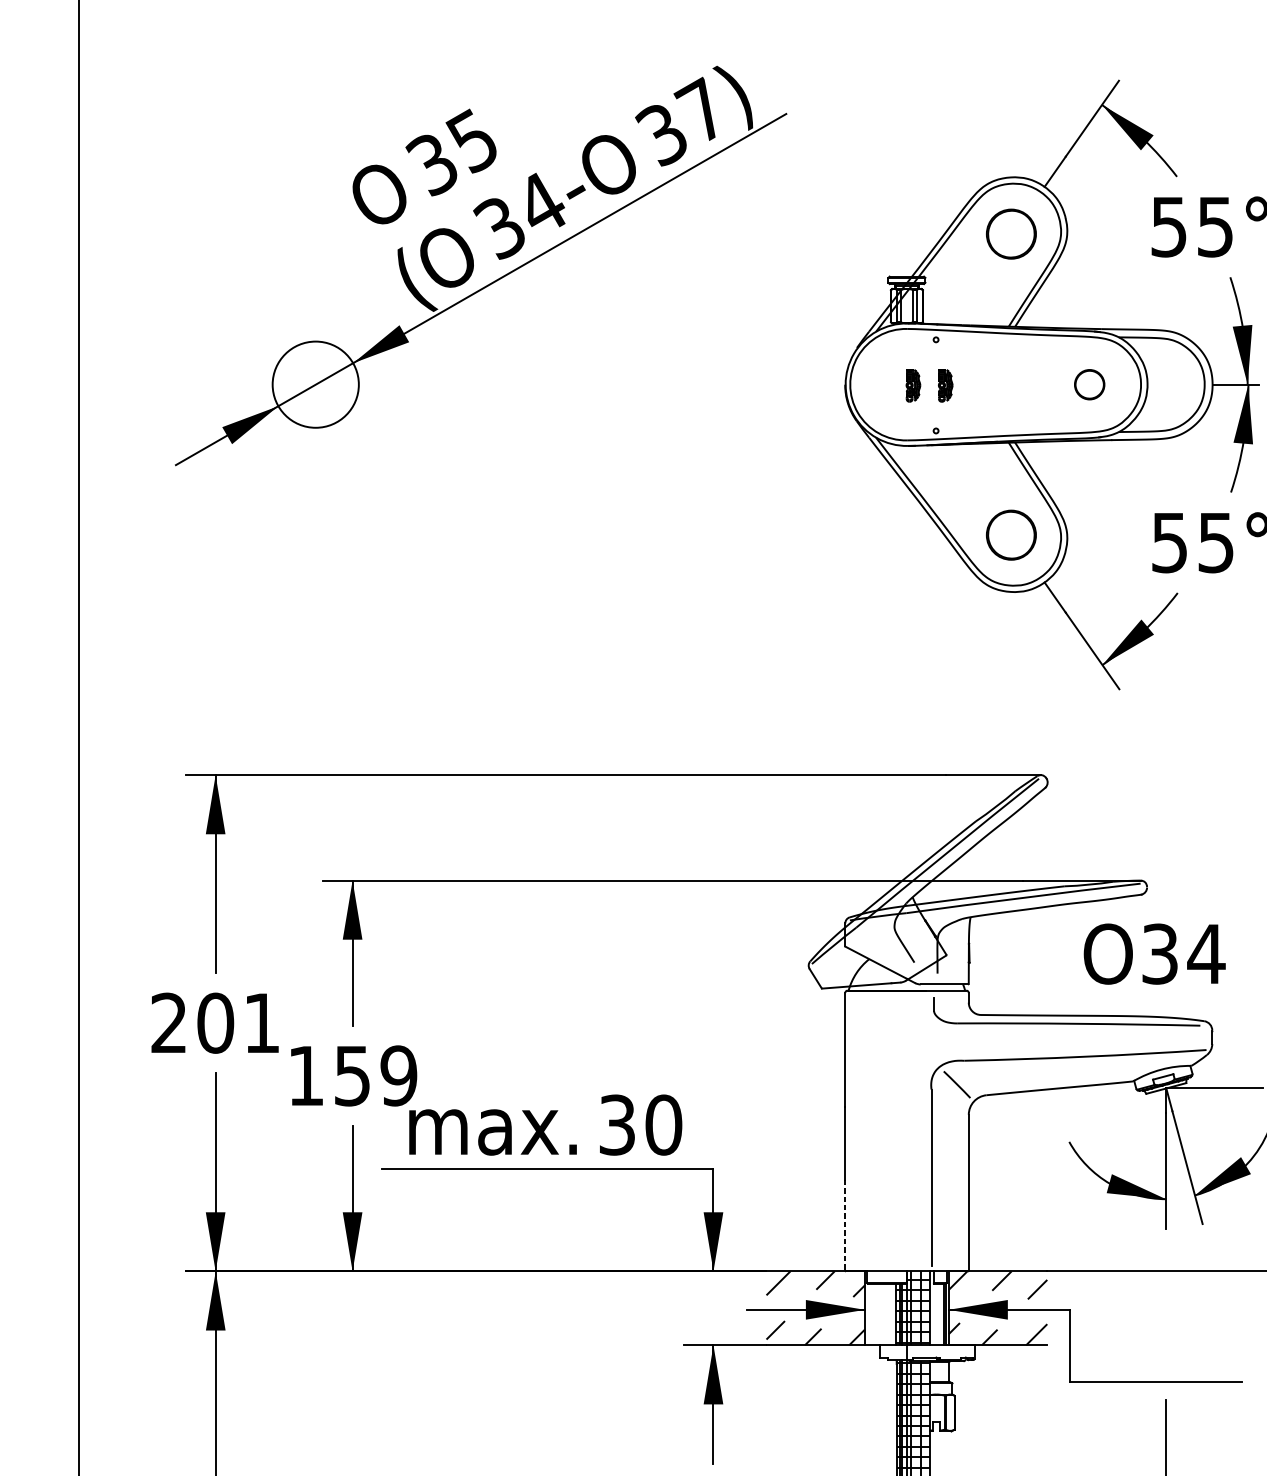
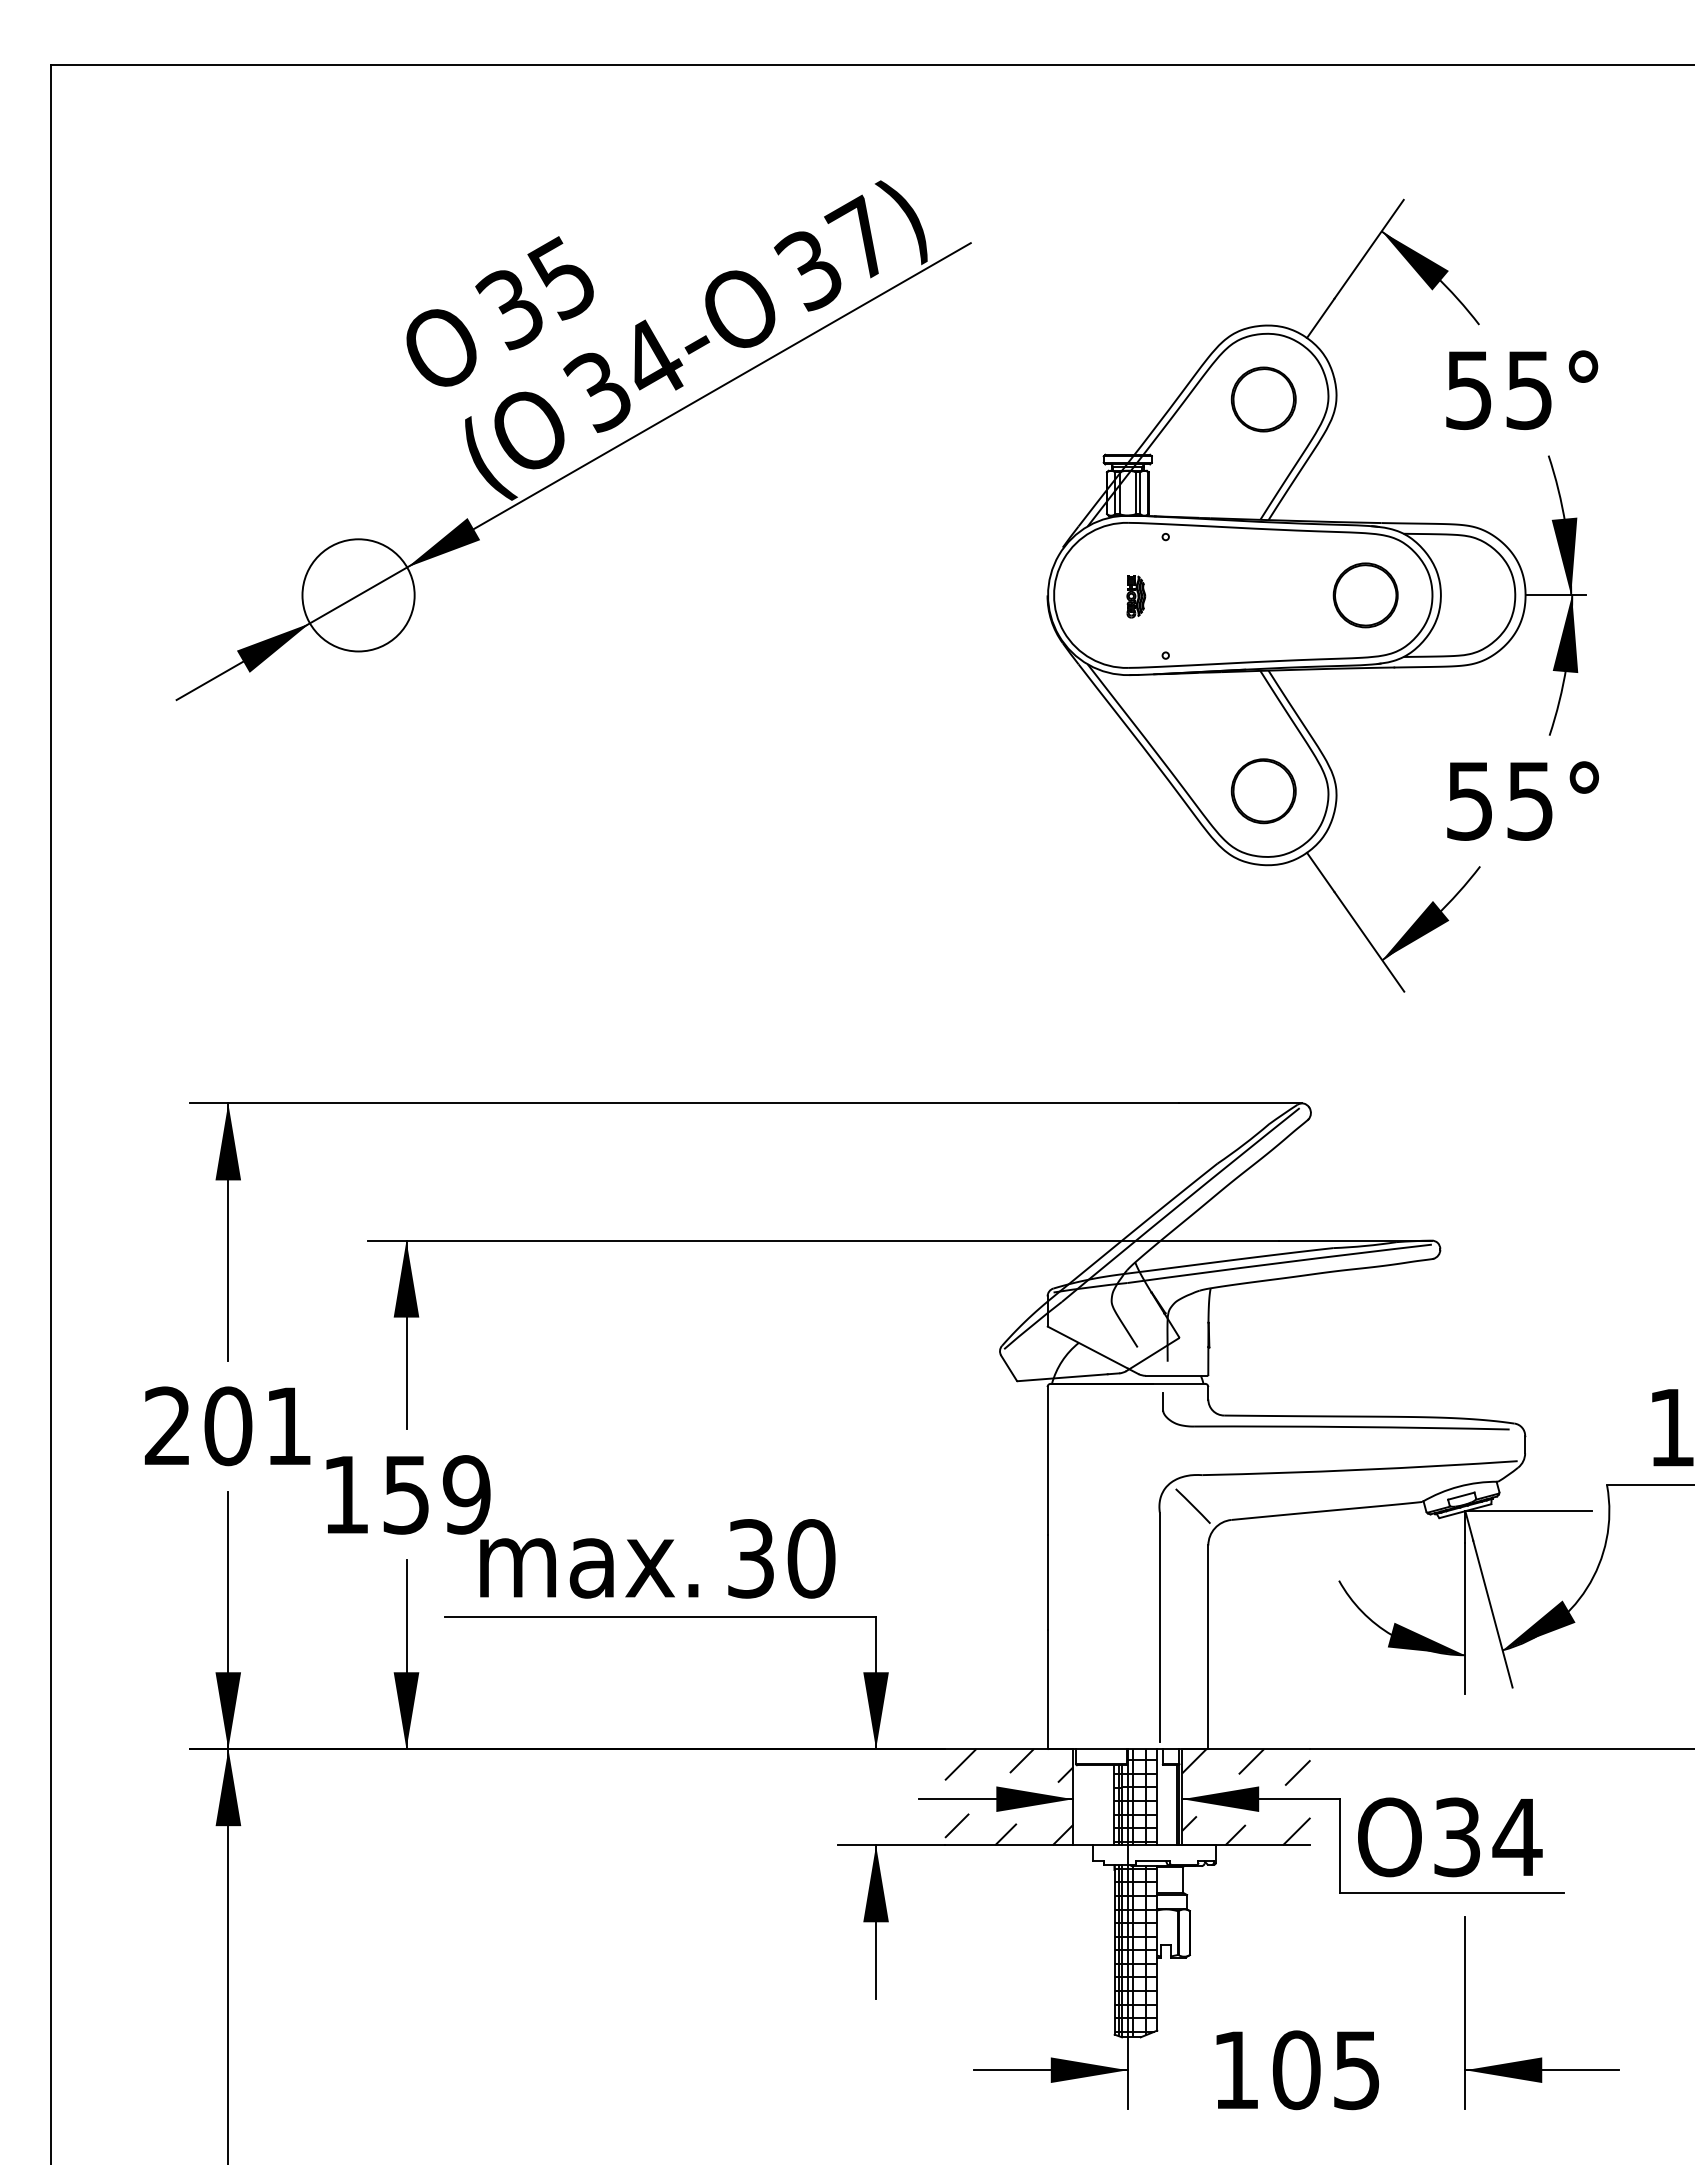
part: (1089, 384) -> (1365, 595), size x1.67
part: (945, 385) -> (1178, 596), removed
text: (1154, 954) -> (1450, 1837), moved
line: (845, 1225) -> (1047, 1689), dashed -> solid

